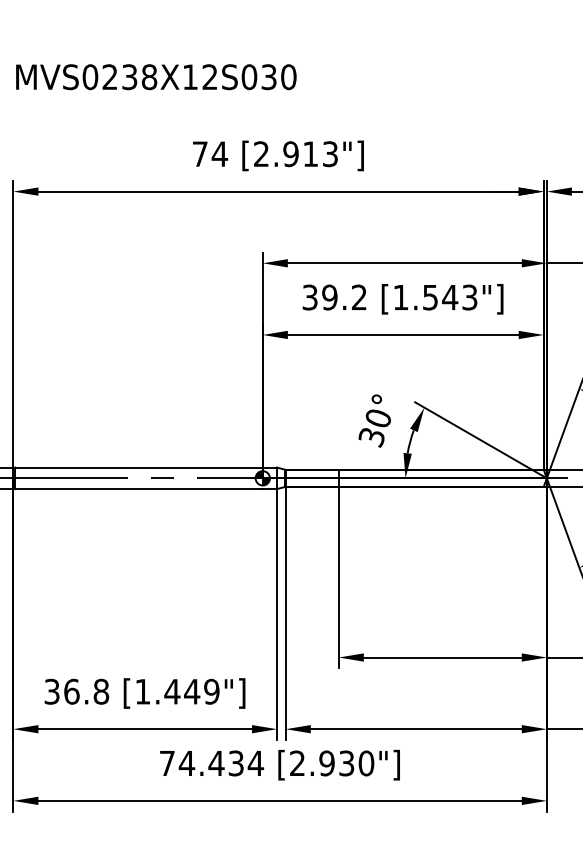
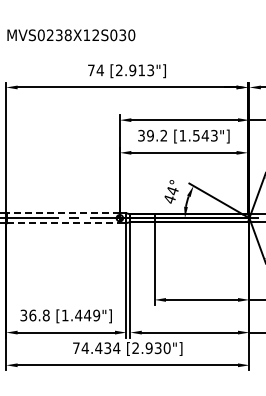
text: (373, 428) -> (170, 195), 30° -> 44°
line: (139, 467) -> (63, 213), solid -> dashed
line: (141, 489) -> (64, 223), solid -> dashed

